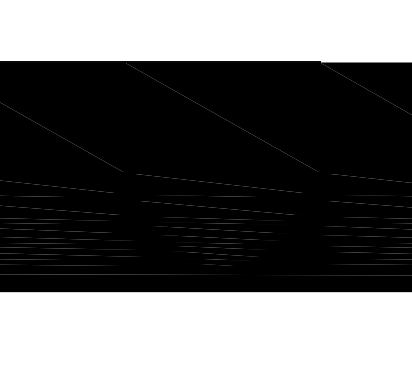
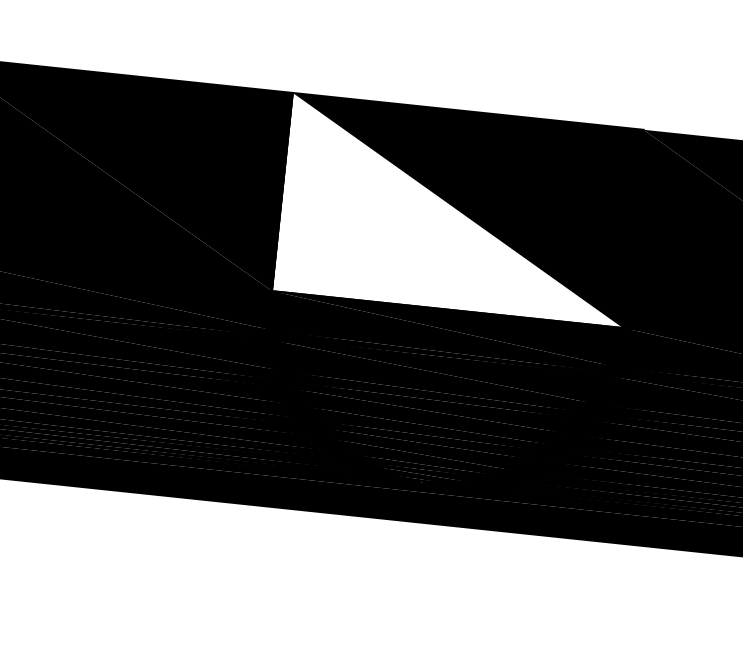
fill: (221, 117) -> (456, 210), removed

